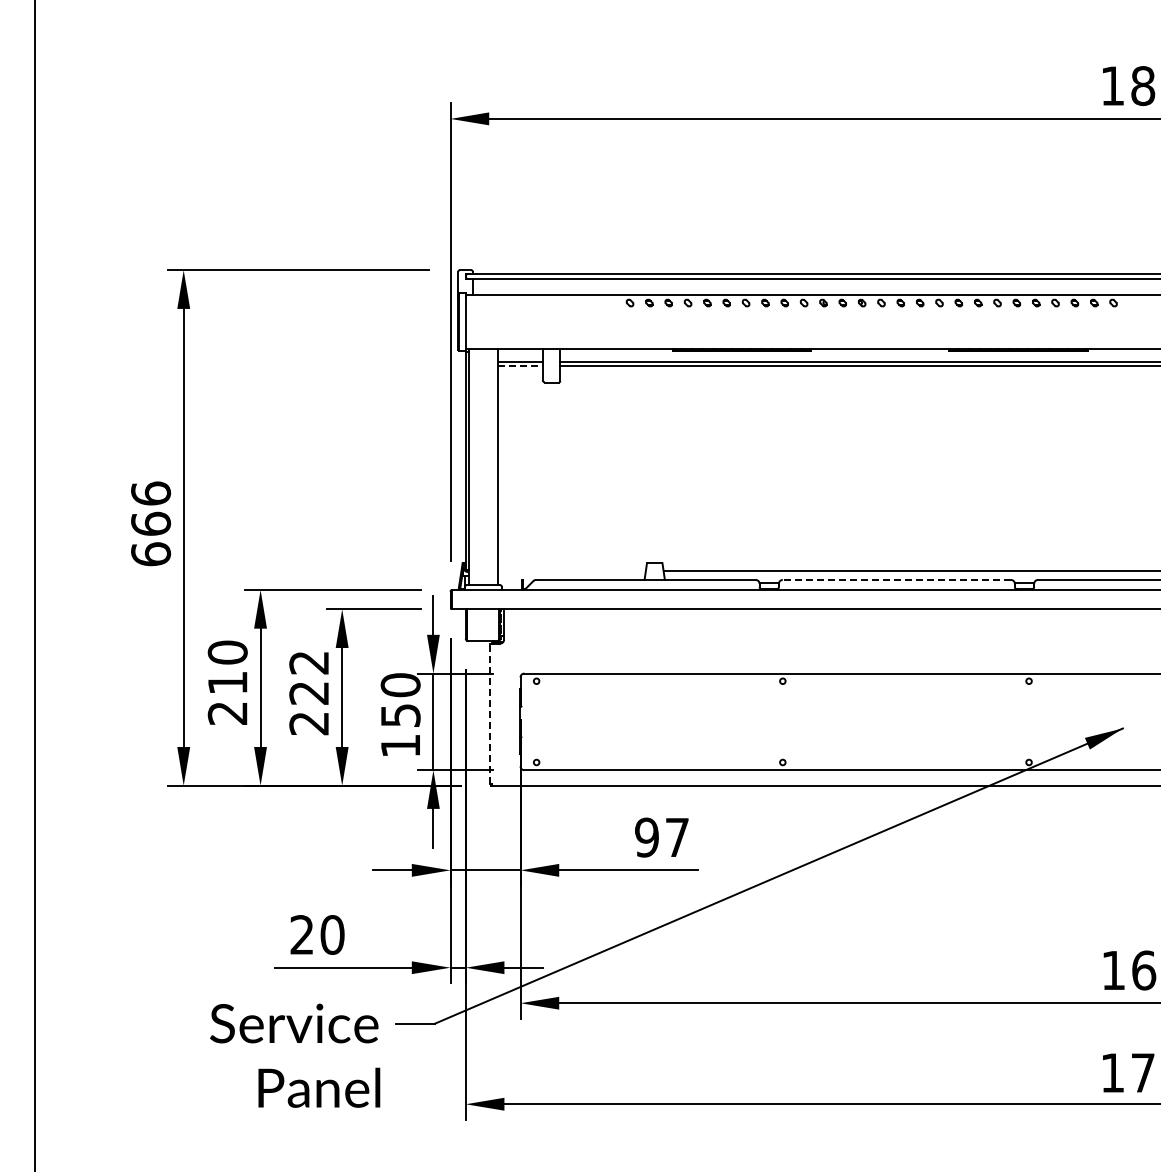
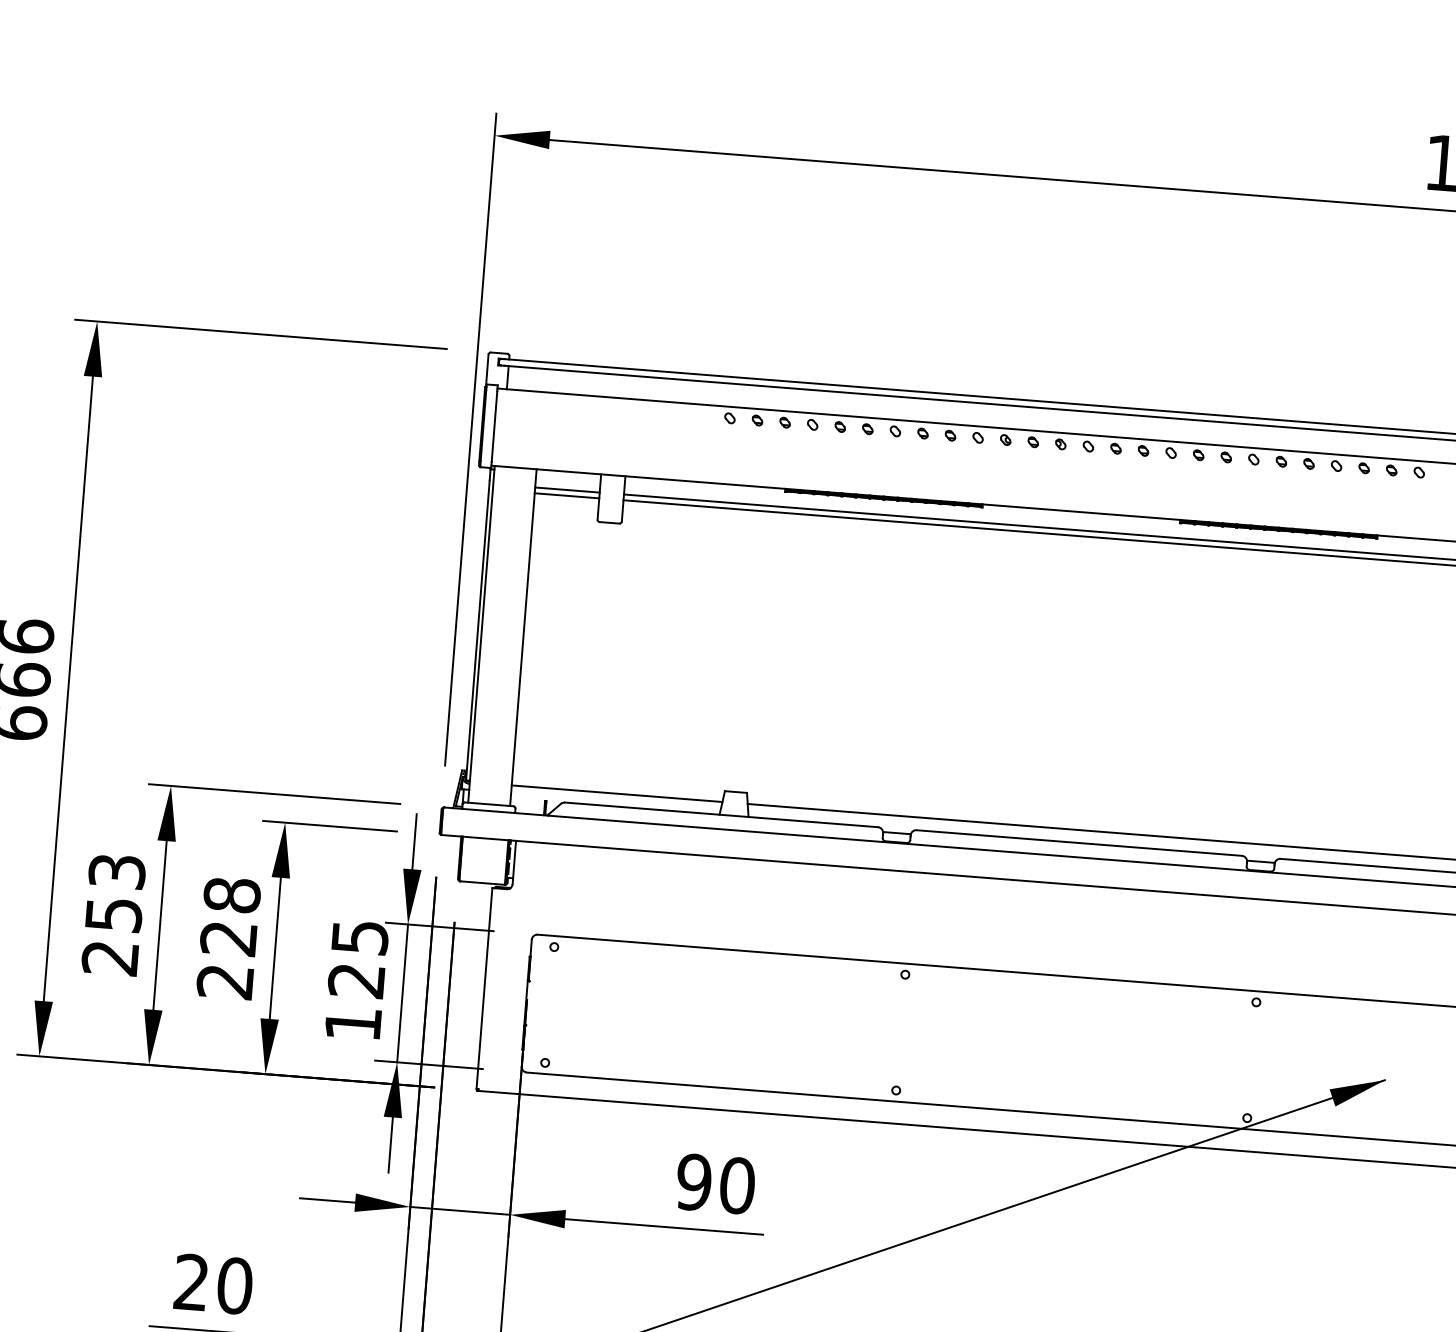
line: (520, 366) -> (566, 496), dashed -> solid
line: (571, 570) -> (616, 793), added
line: (896, 579) -> (1078, 842), dashed -> solid
text: (309, 662) -> (232, 894), 222 -> 228
text: (227, 667) -> (115, 892), 210 -> 253
text: (400, 700) -> (358, 959), 150 -> 125
line: (490, 713) -> (484, 987), dashed -> solid
text: (677, 837) -> (737, 1185), 97 -> 90

